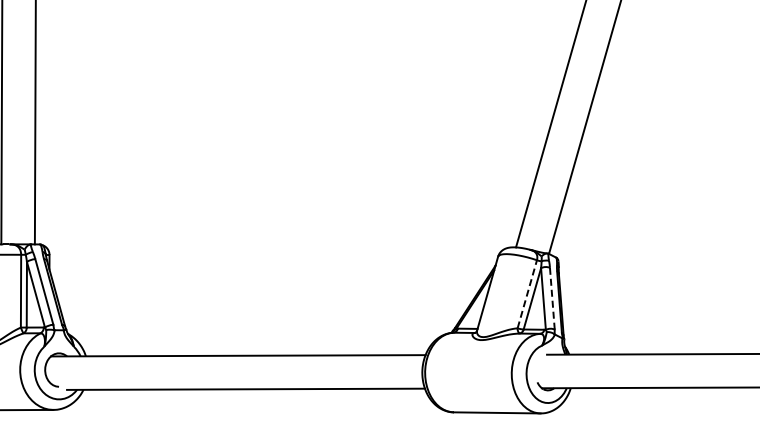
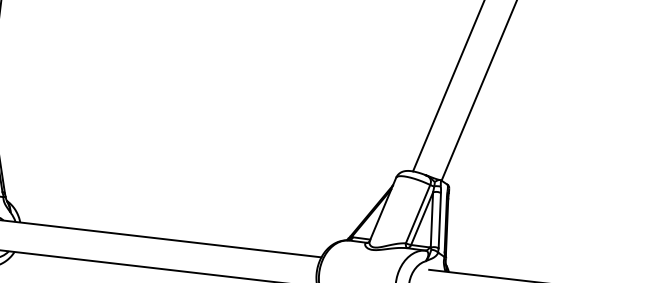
line: (527, 293) -> (418, 213), dashed -> solid
line: (552, 298) -> (439, 220), dashed -> solid

